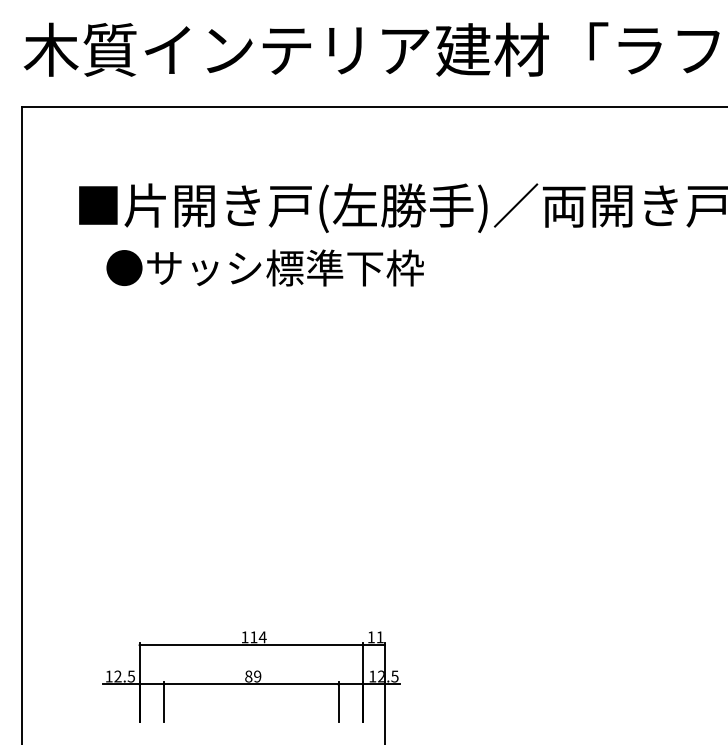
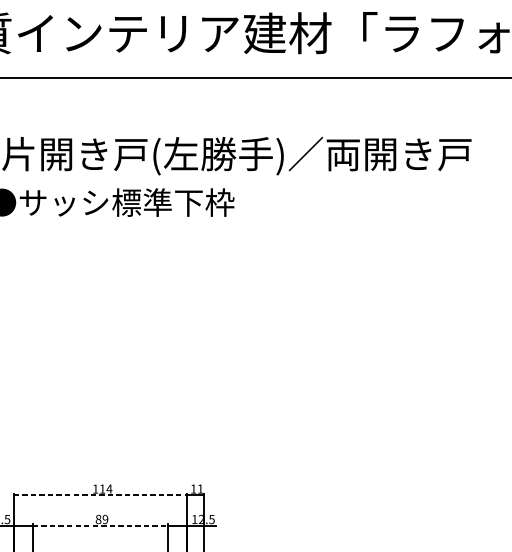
line: (251, 645) -> (100, 495), solid -> dashed
line: (251, 684) -> (100, 525), solid -> dashed

